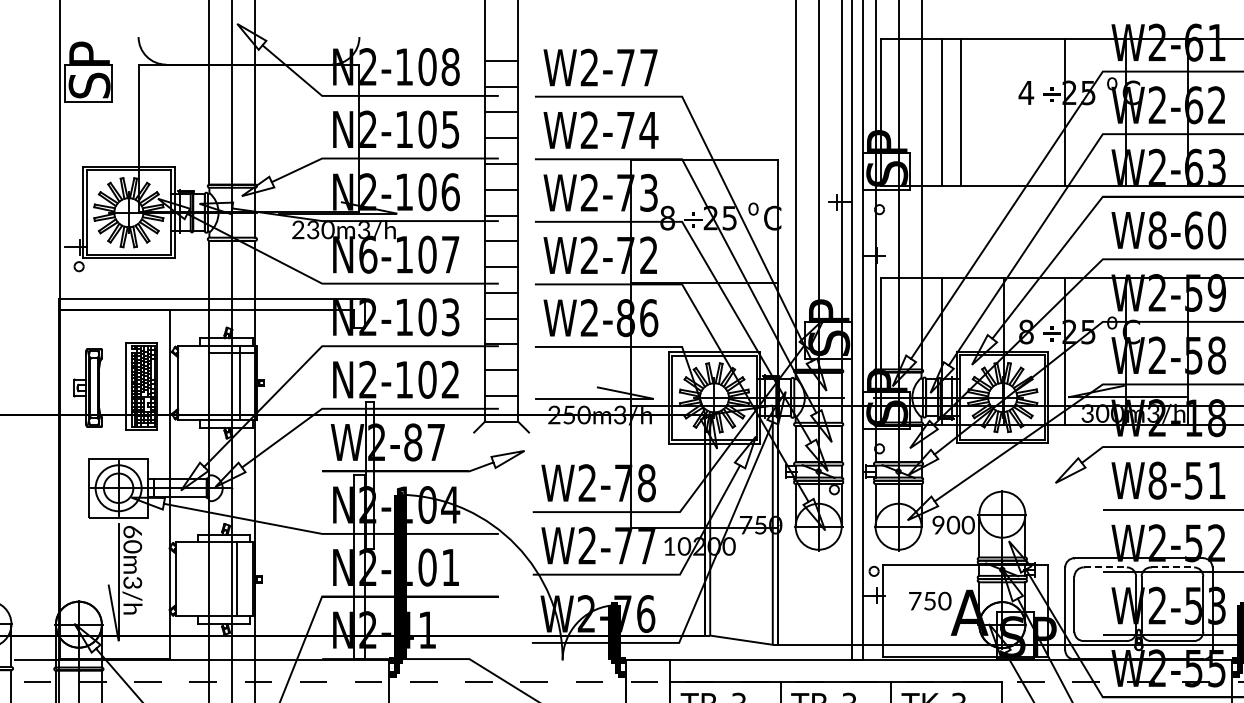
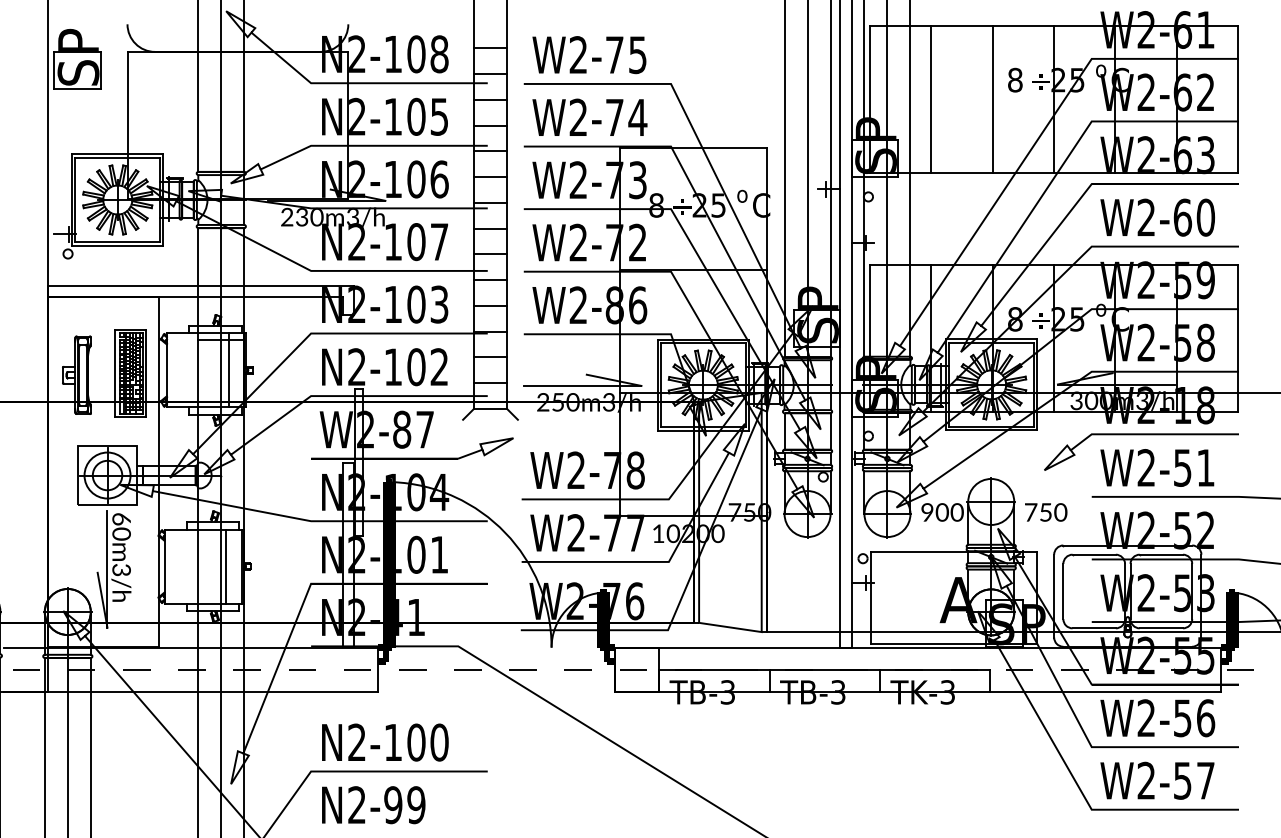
text: (648, 68) -> (637, 55), W2-77 -> W2-75
text: (1026, 92) -> (1015, 79), 4 -> 8
line: (960, 112) -> (992, 99), moved
text: (1157, 230) -> (1146, 217), W8-60 -> W2-60
text: (368, 255) -> (357, 242), N6-107 -> N2-107
text: (1157, 480) -> (1146, 467), W8-51 -> W2-51
line: (1105, 567) -> (1094, 554), dashed -> solid
line: (1172, 567) -> (1161, 554), dashed -> solid
text: (930, 601) -> (1046, 512), moved

